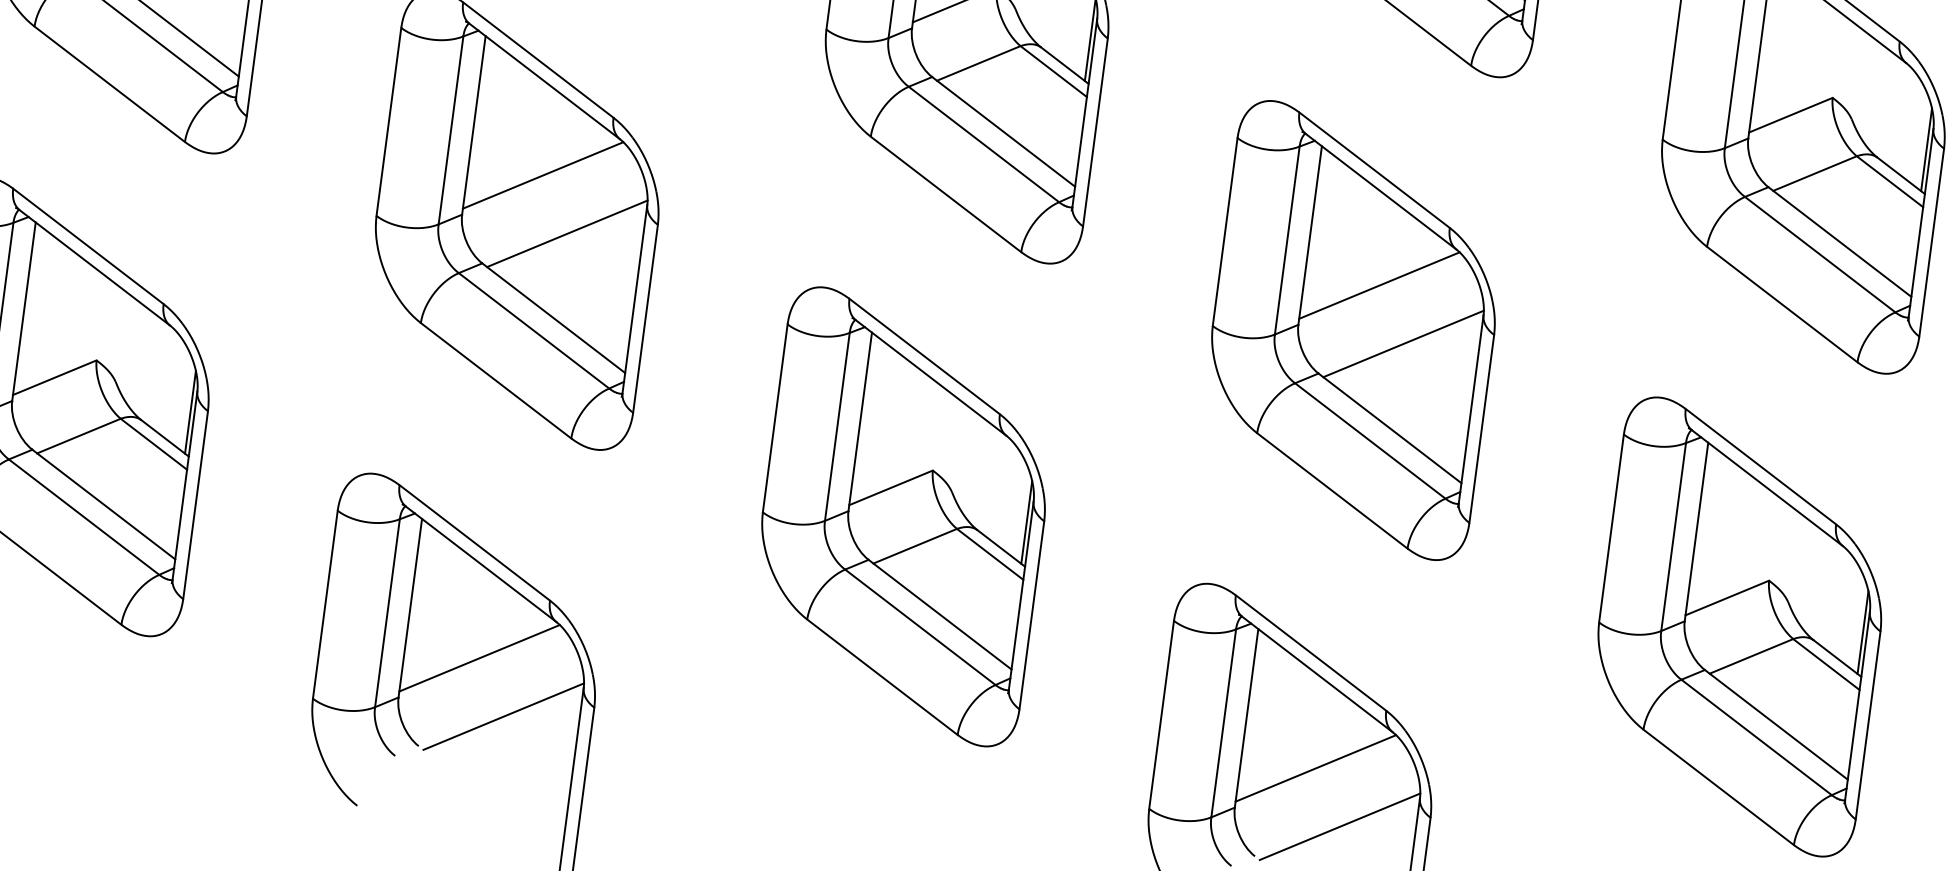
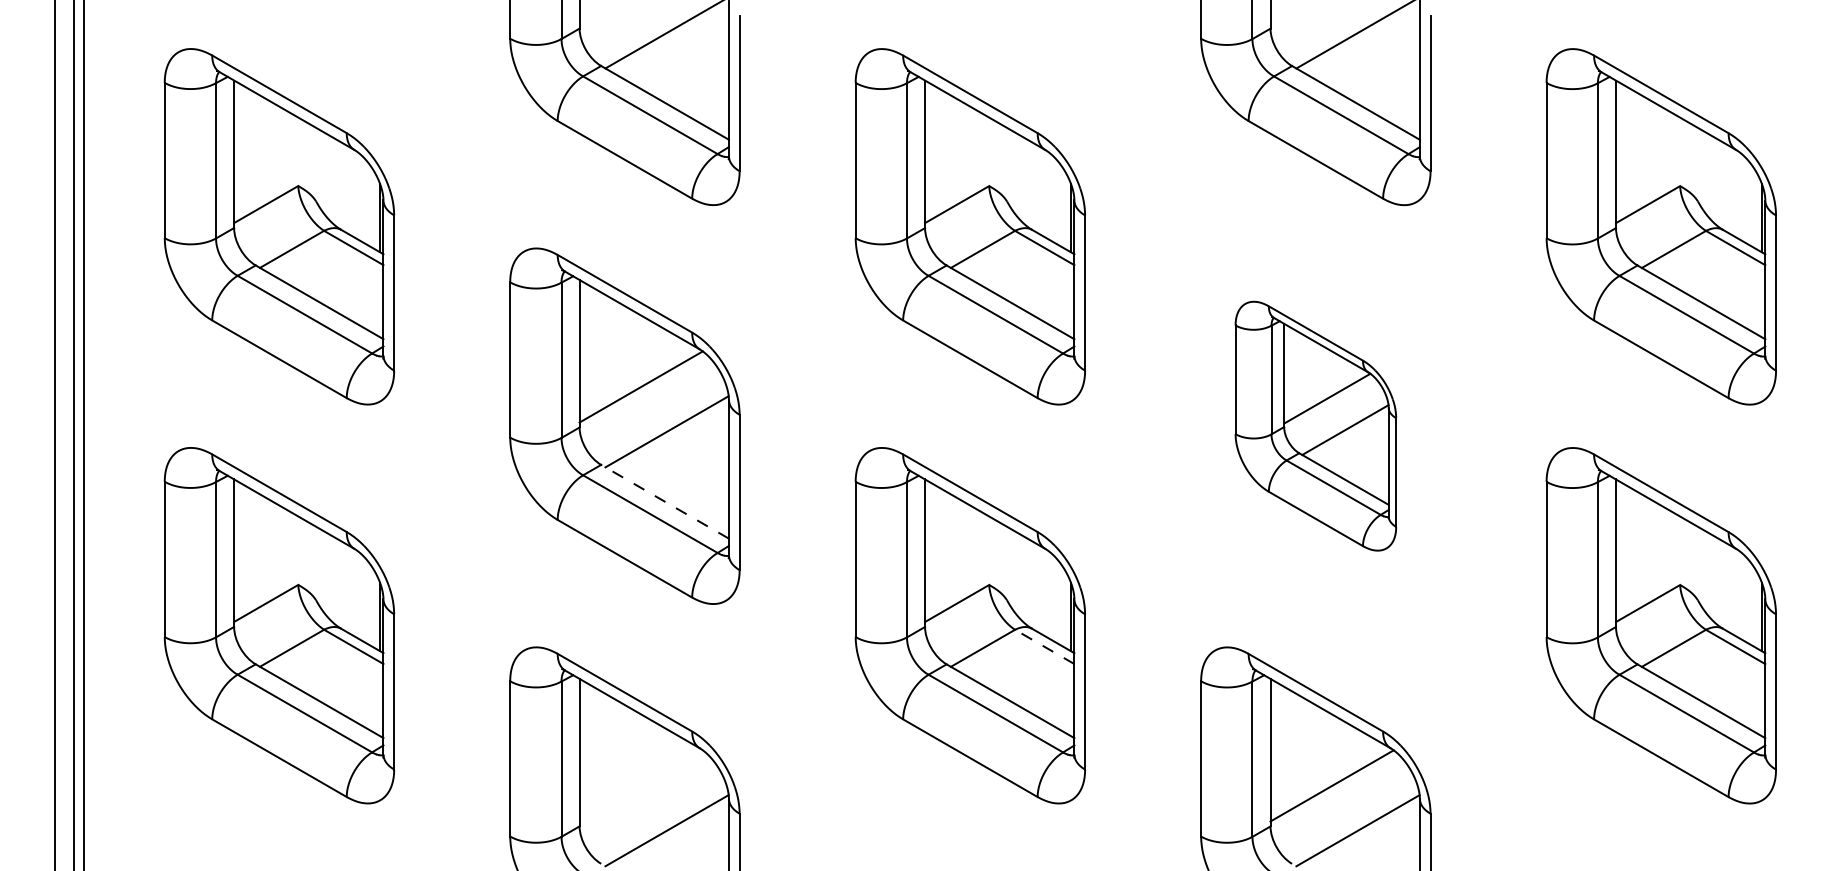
line: (554, 317) -> (665, 501), solid -> dashed
part: (1353, 329) -> (1315, 425), size x0.7
line: (989, 553) -> (1044, 646), solid -> dashed
line: (478, 657) -> (640, 785), removed

